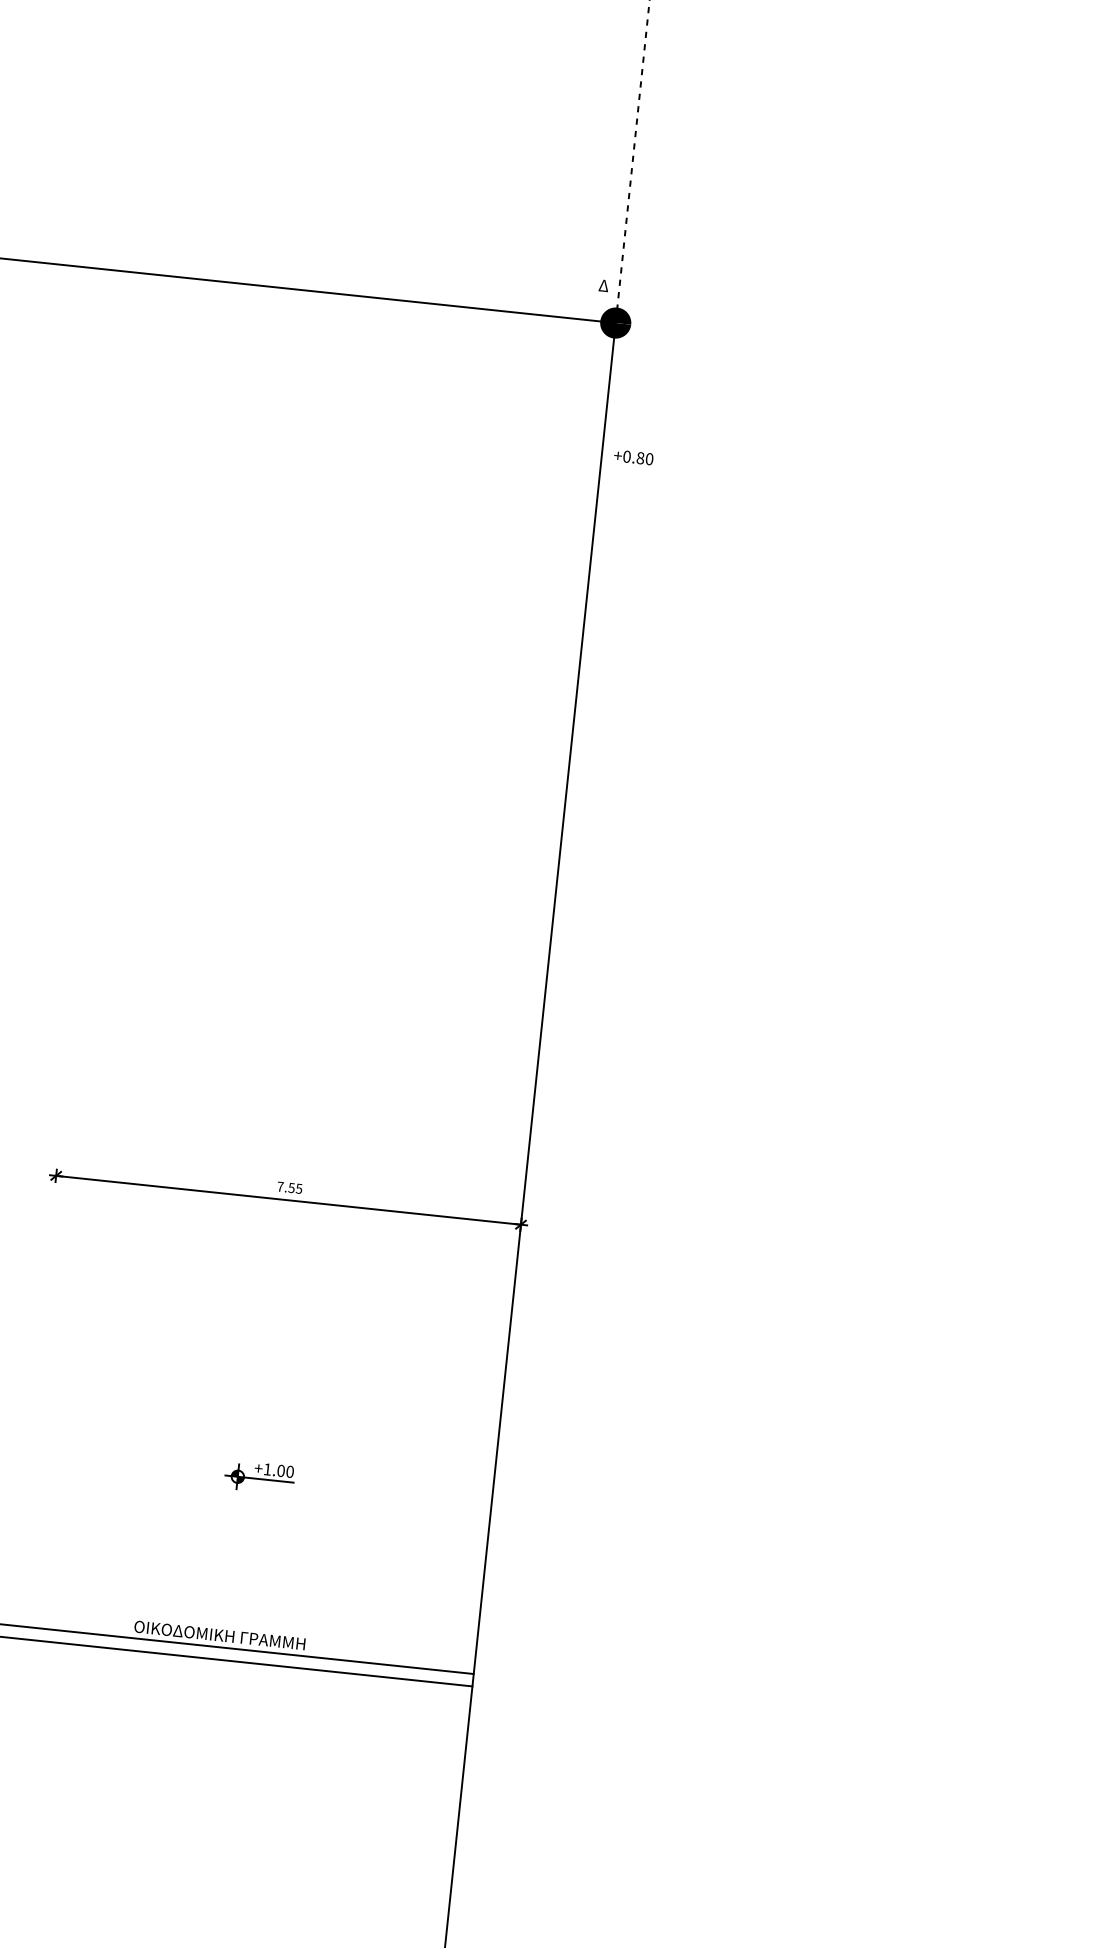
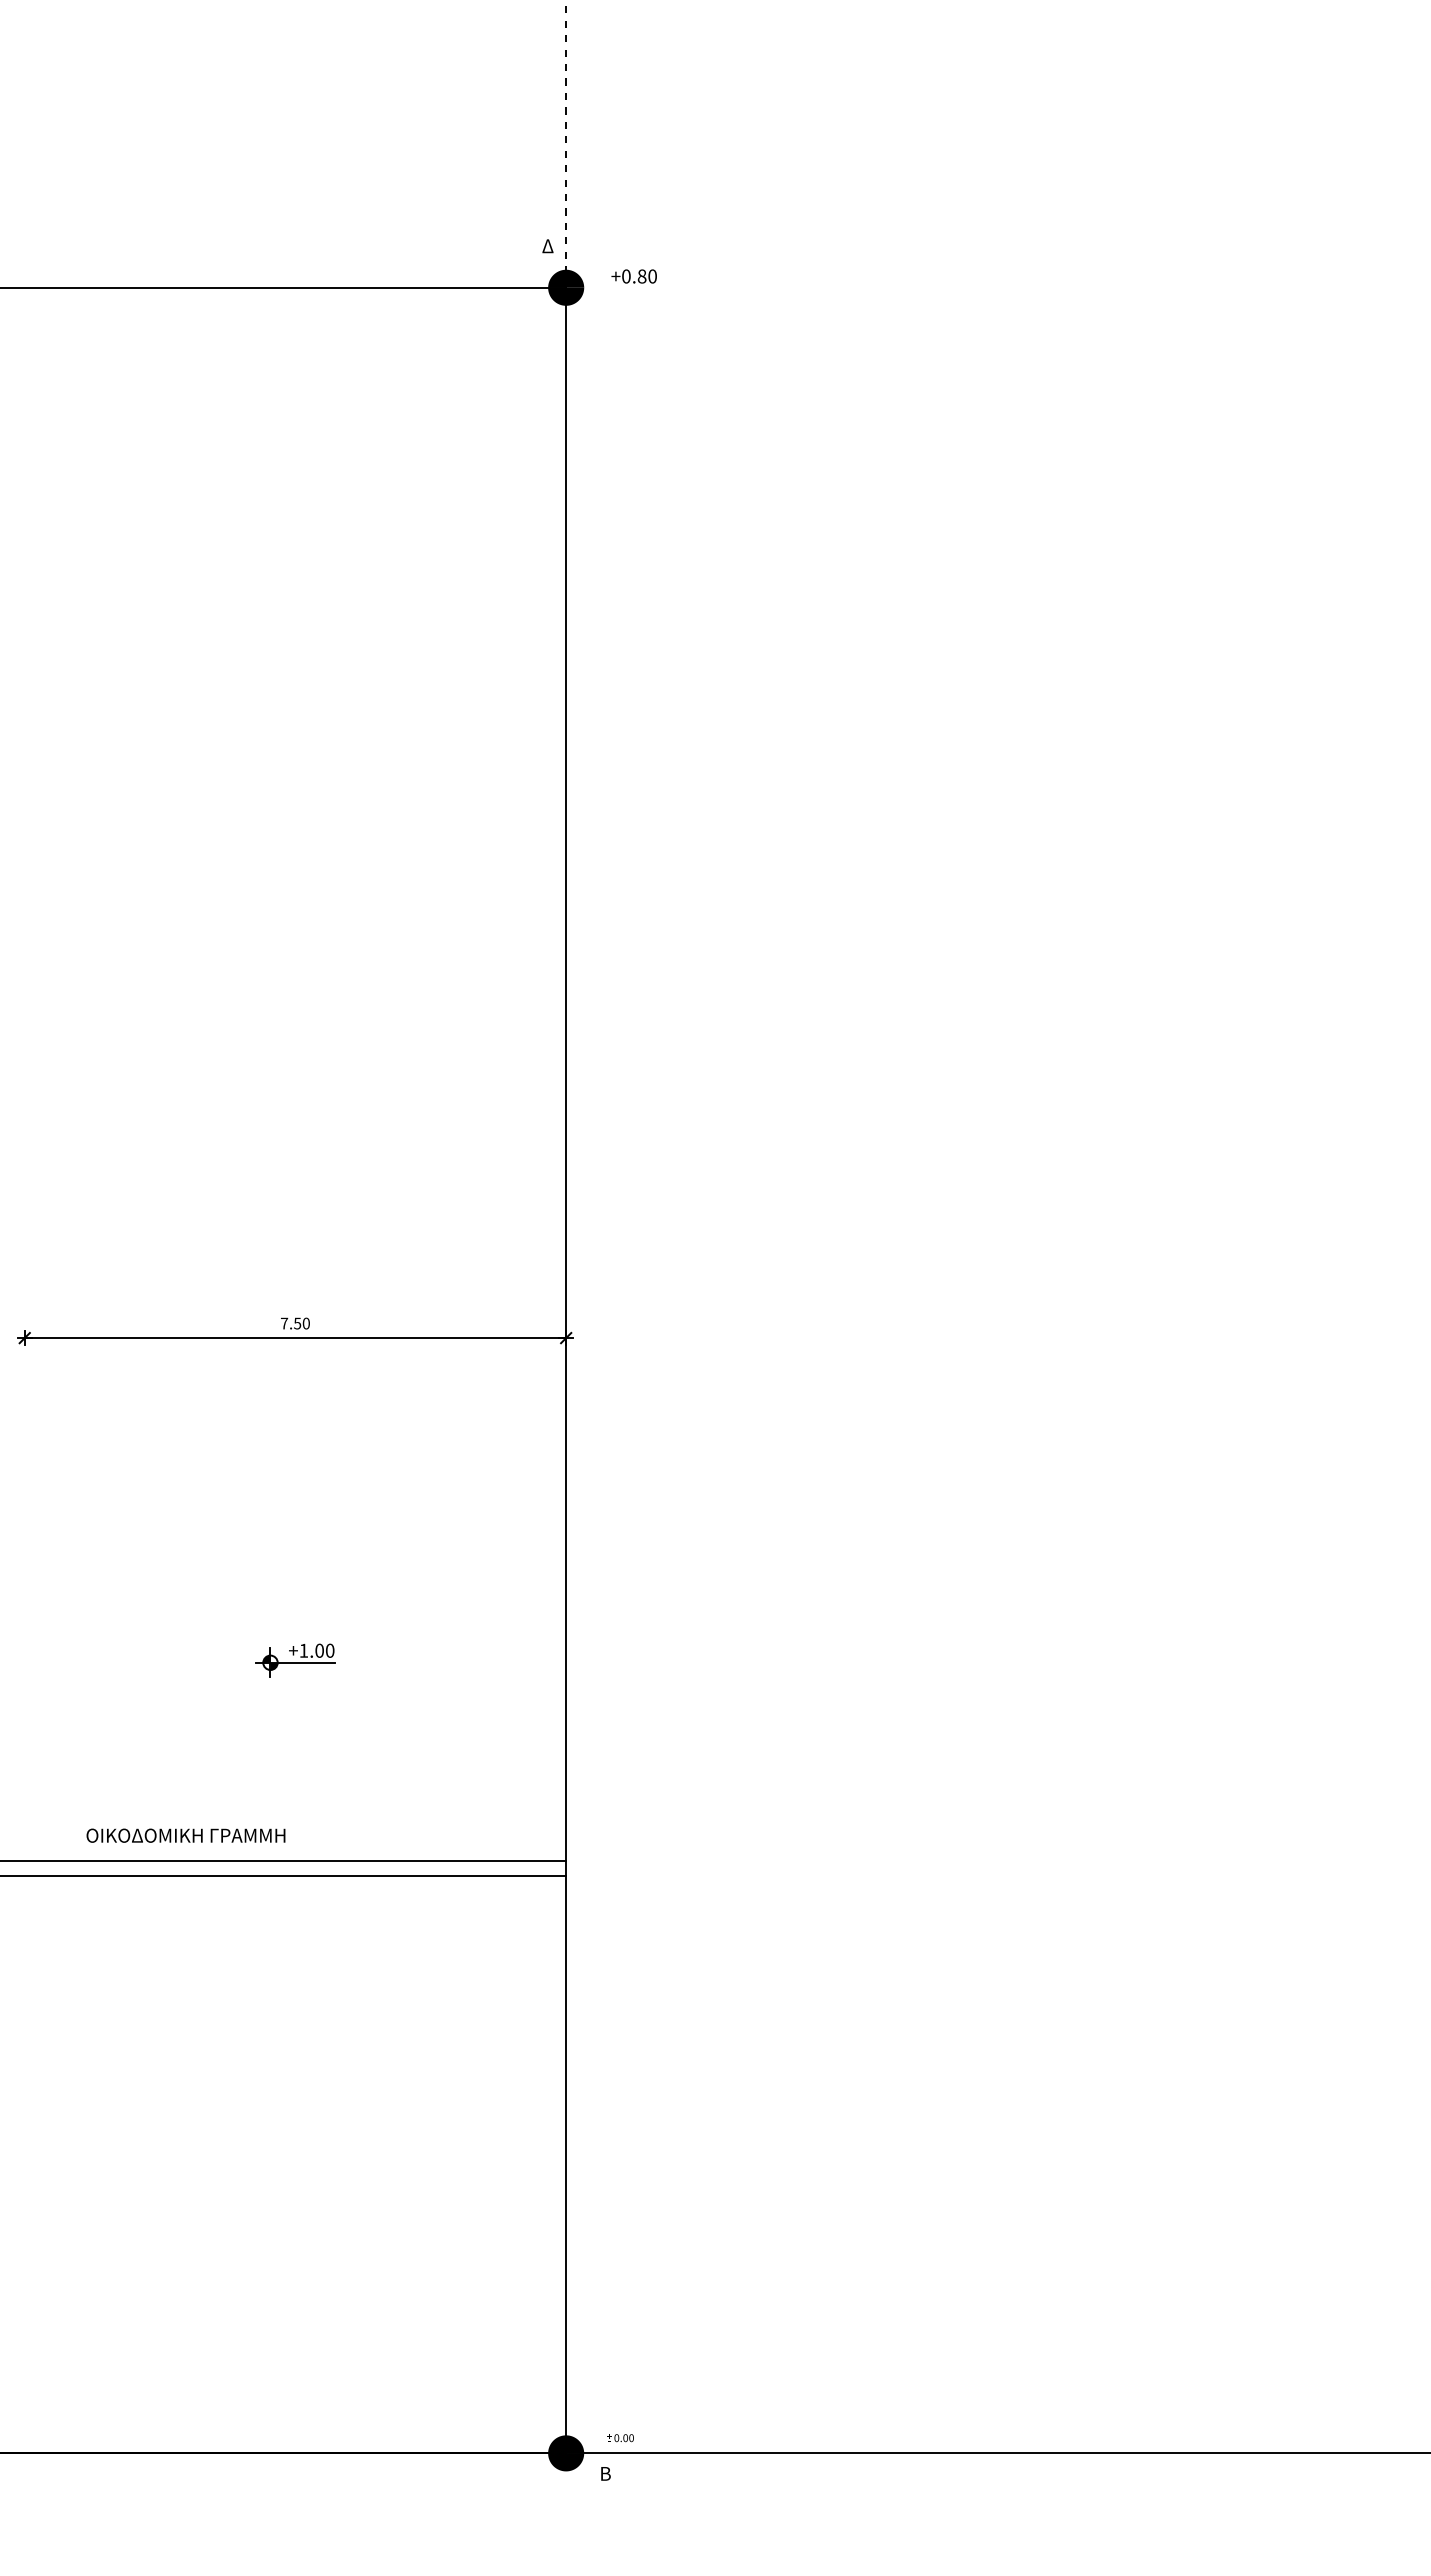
text: (633, 457) -> (633, 276), moved
text: (298, 1188) -> (305, 1323), 7.55 -> 7.50
text: (219, 1635) -> (185, 1835), moved

